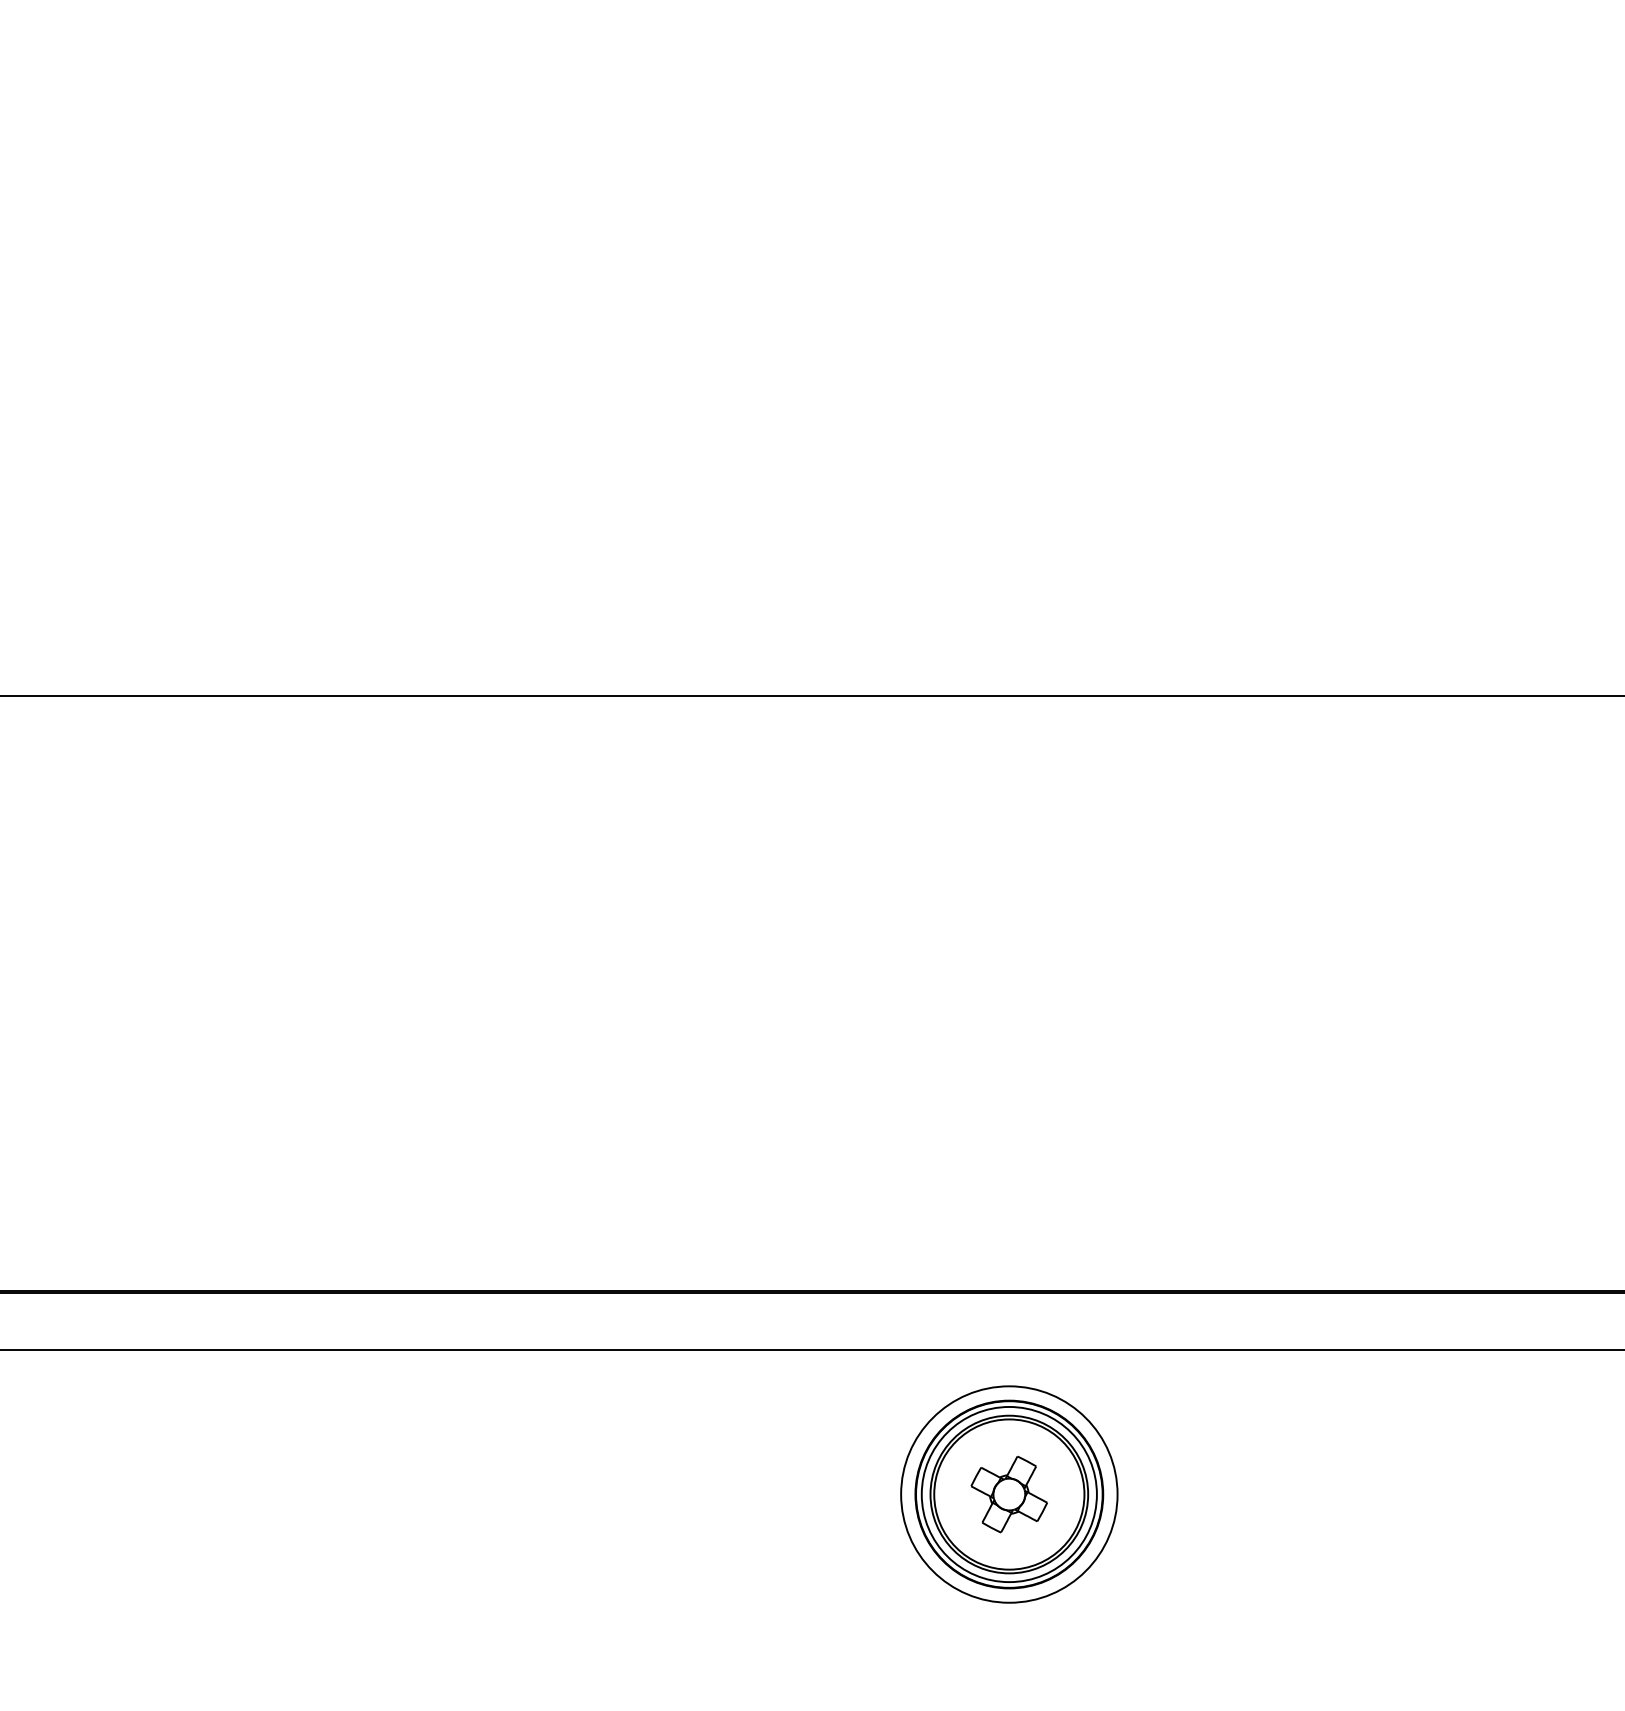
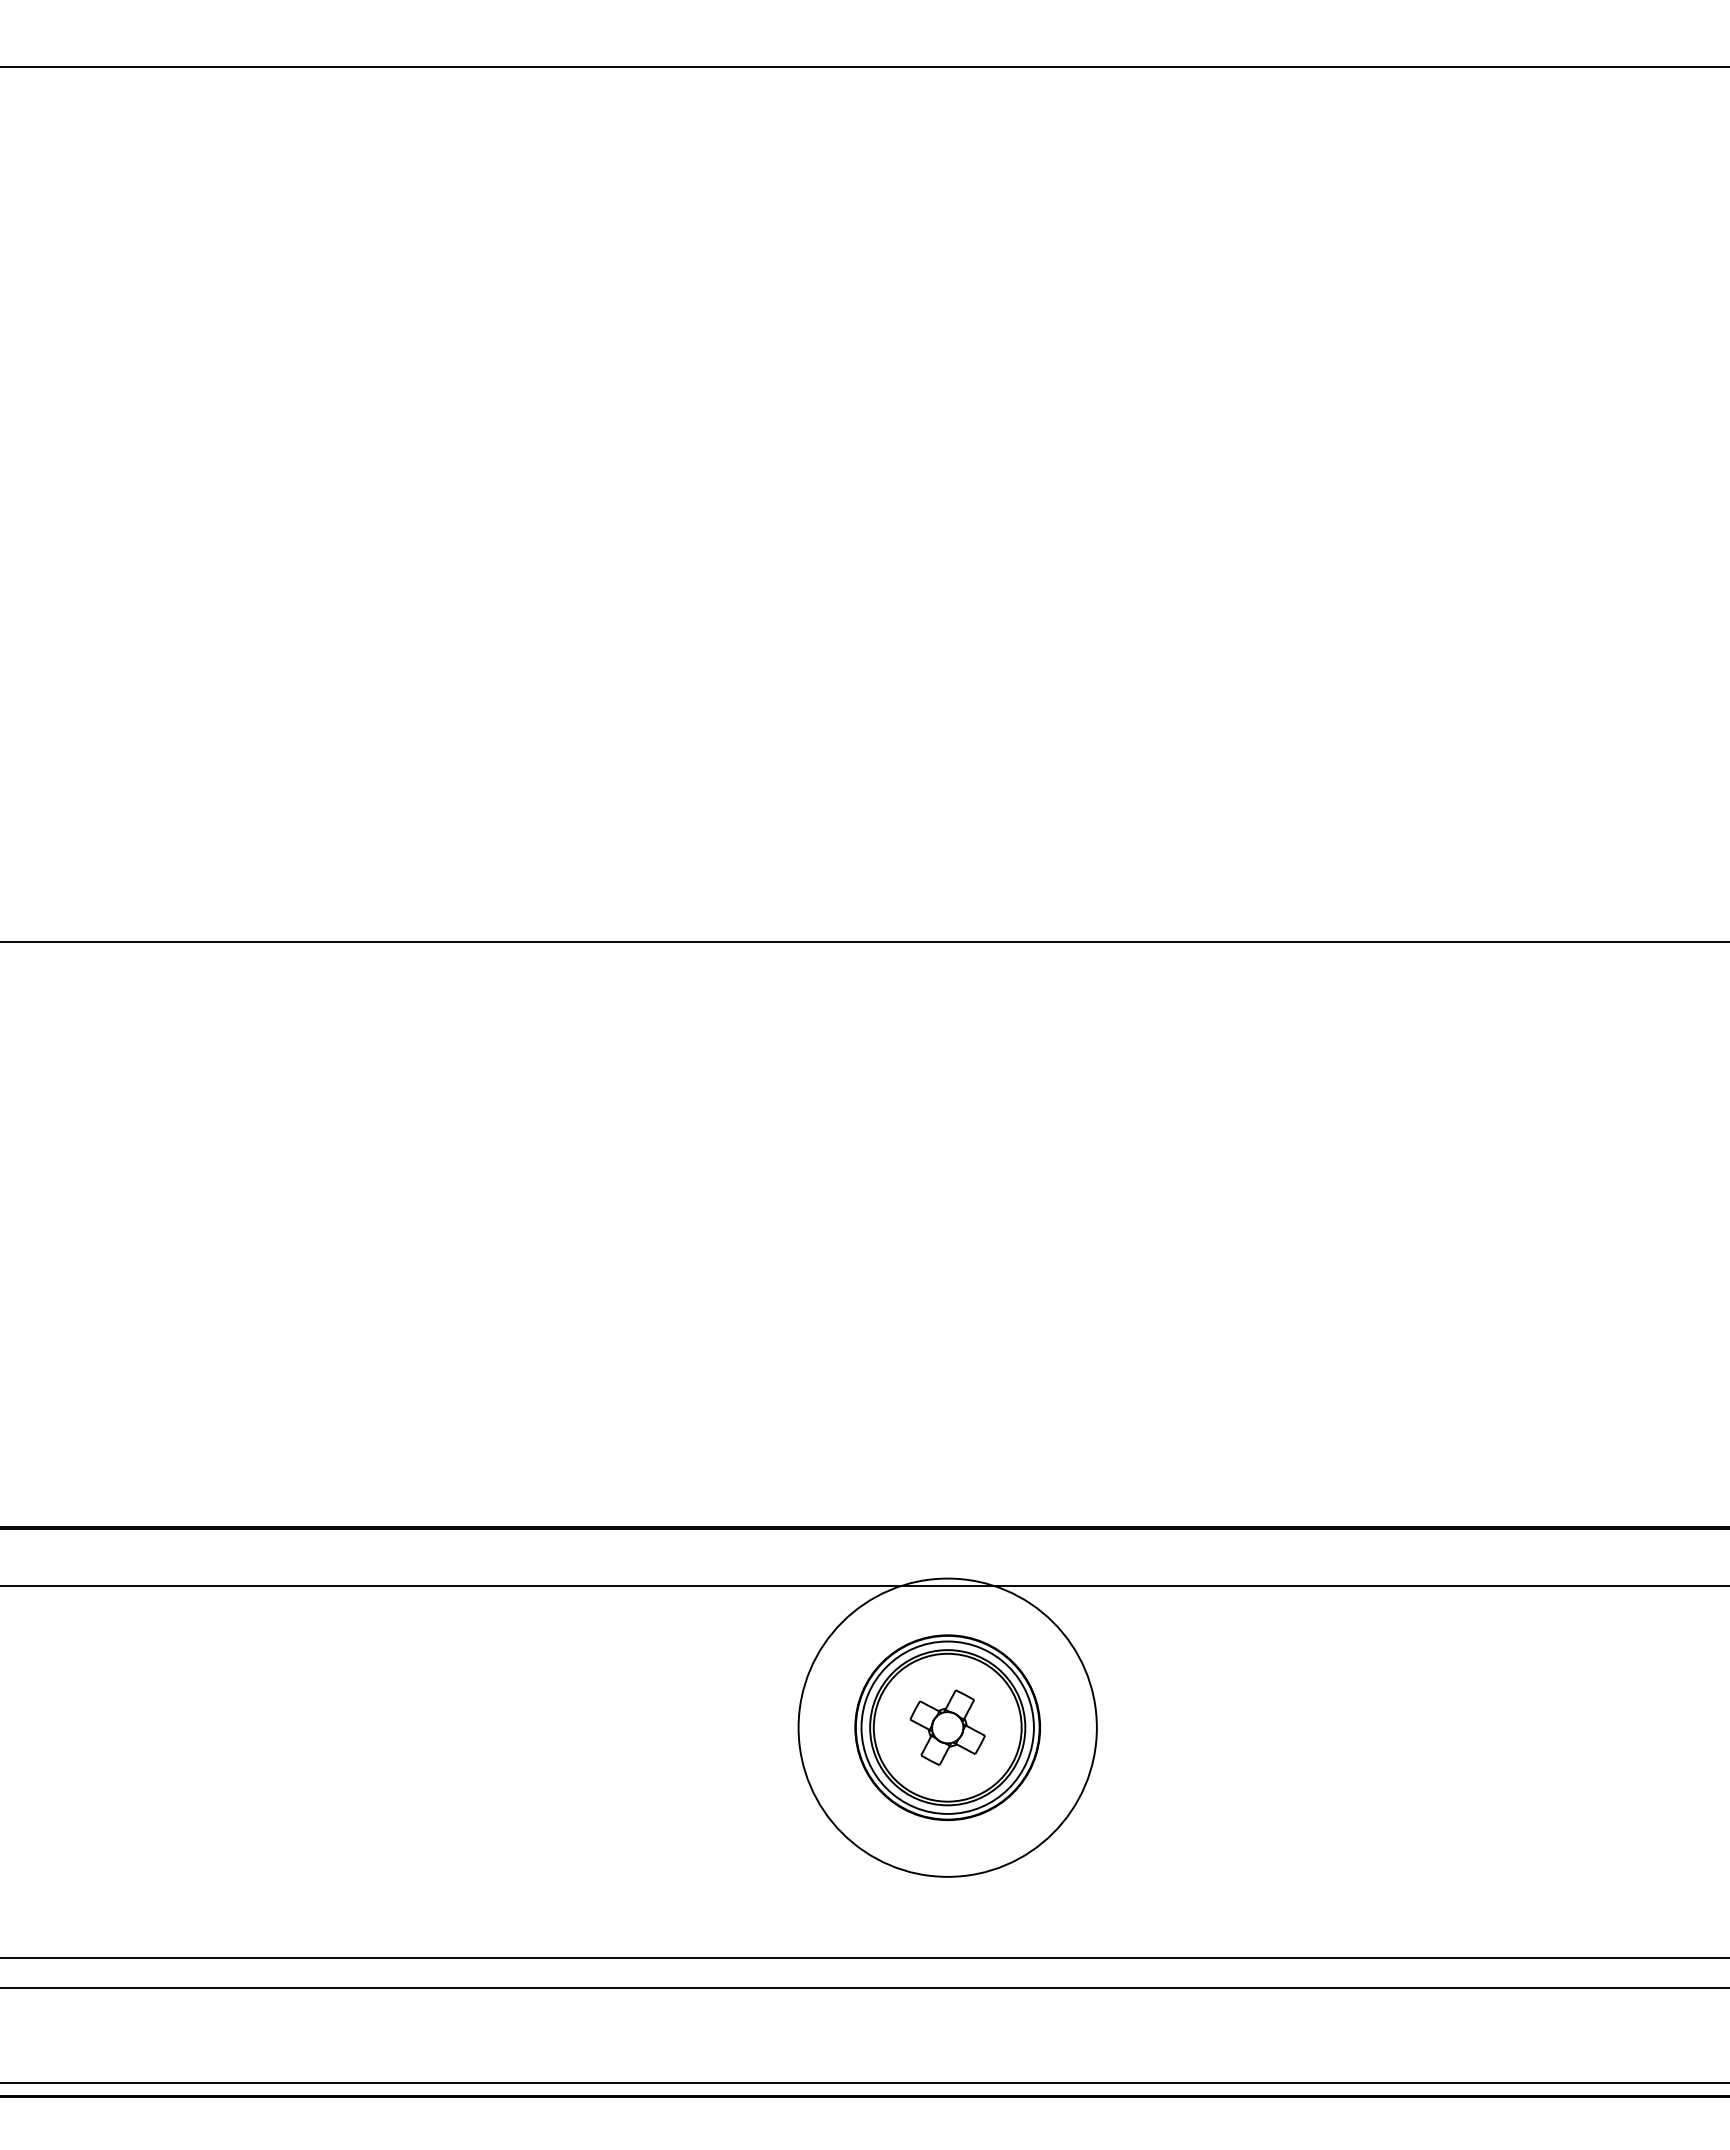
circle: (1009, 1494) -> (947, 1727), size x1.4

